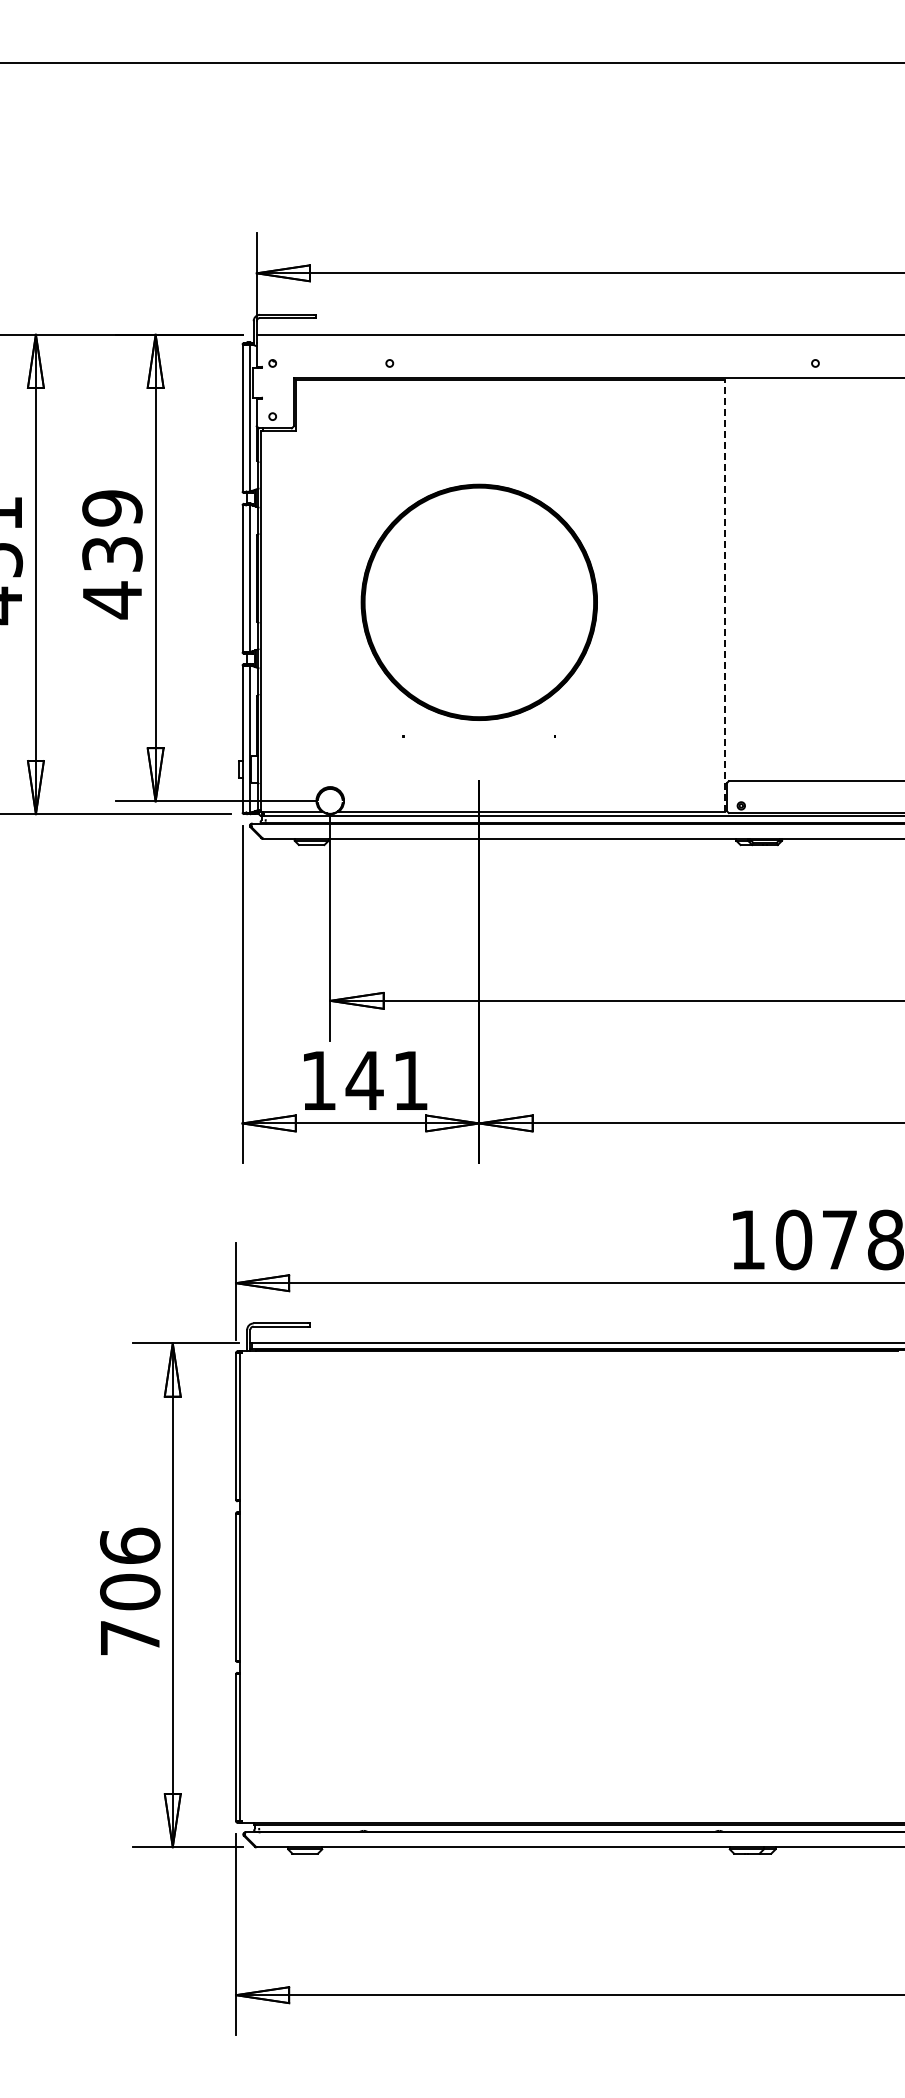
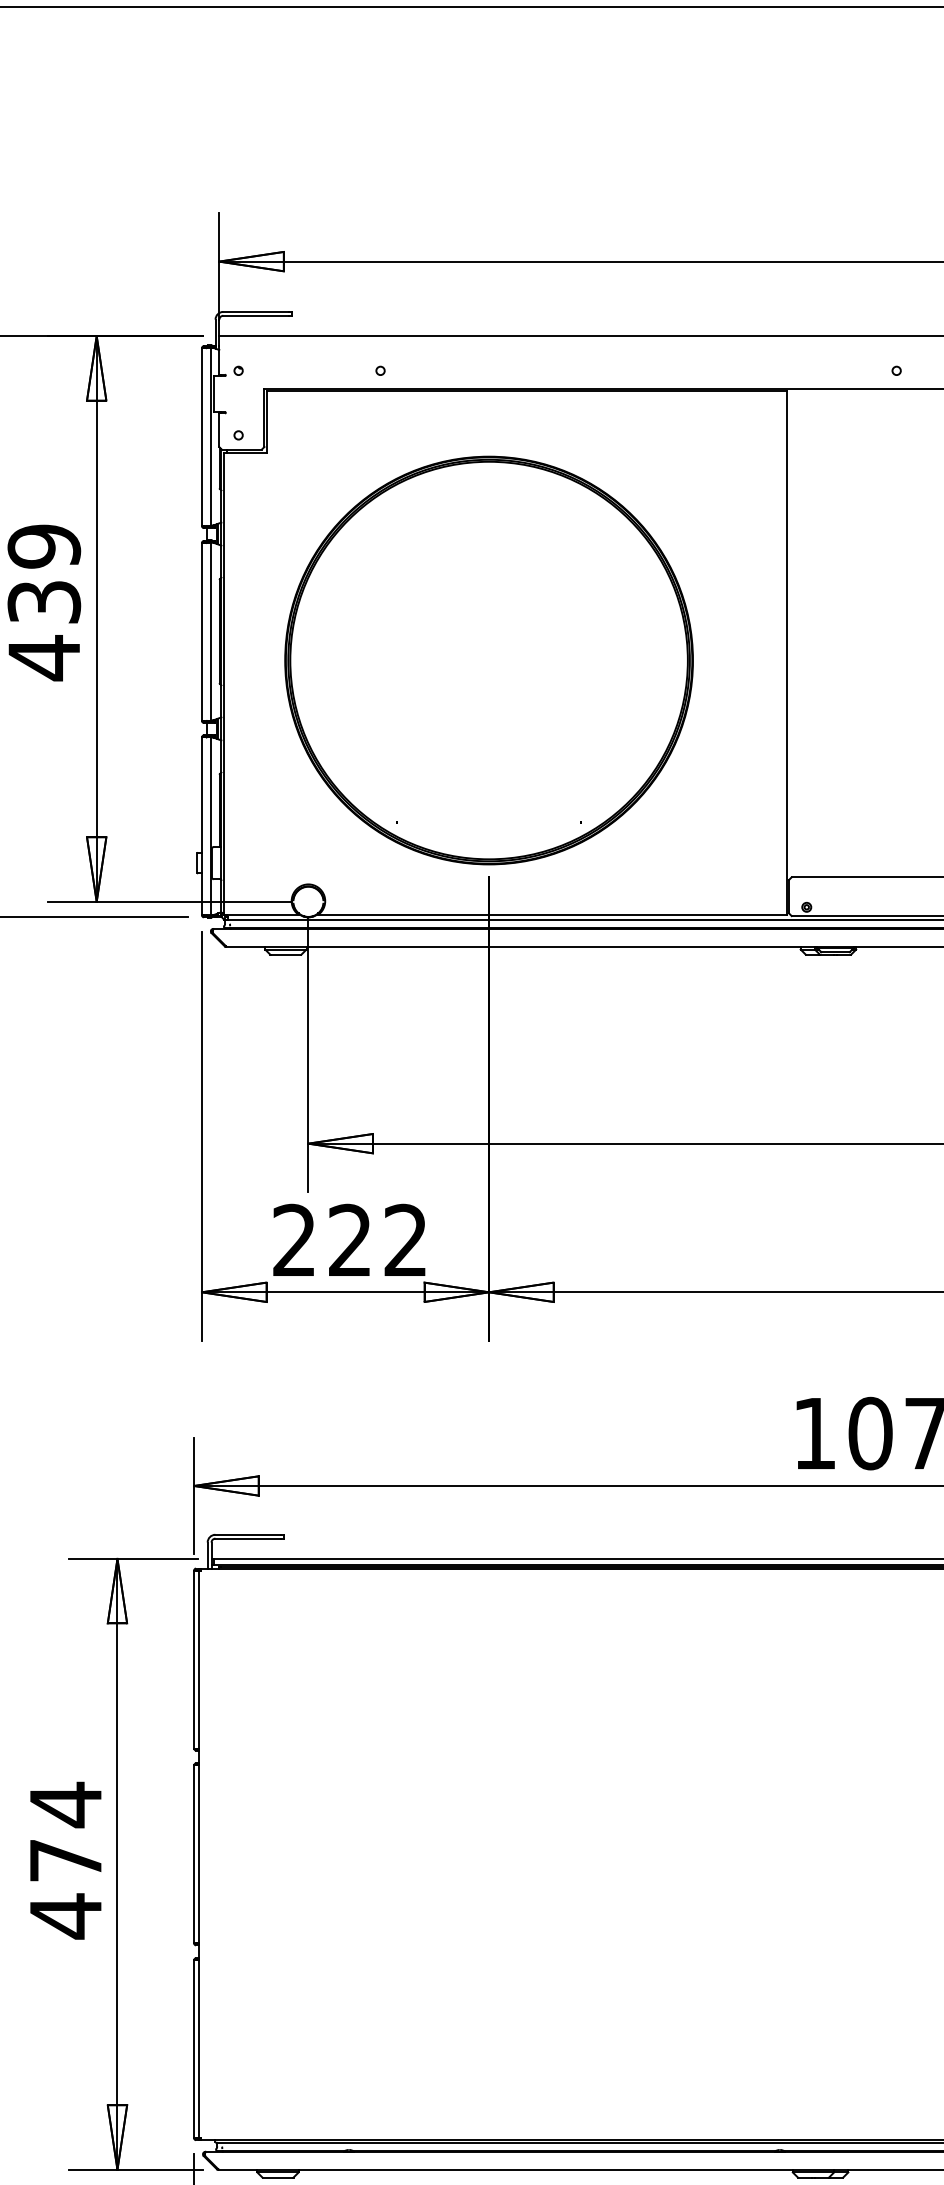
line: (724, 595) -> (786, 652), dashed -> solid
part: (479, 602) -> (489, 660), size x1.43
text: (364, 1079) -> (349, 1239), 141 -> 222
text: (130, 1592) -> (66, 1860), 706 -> 474

